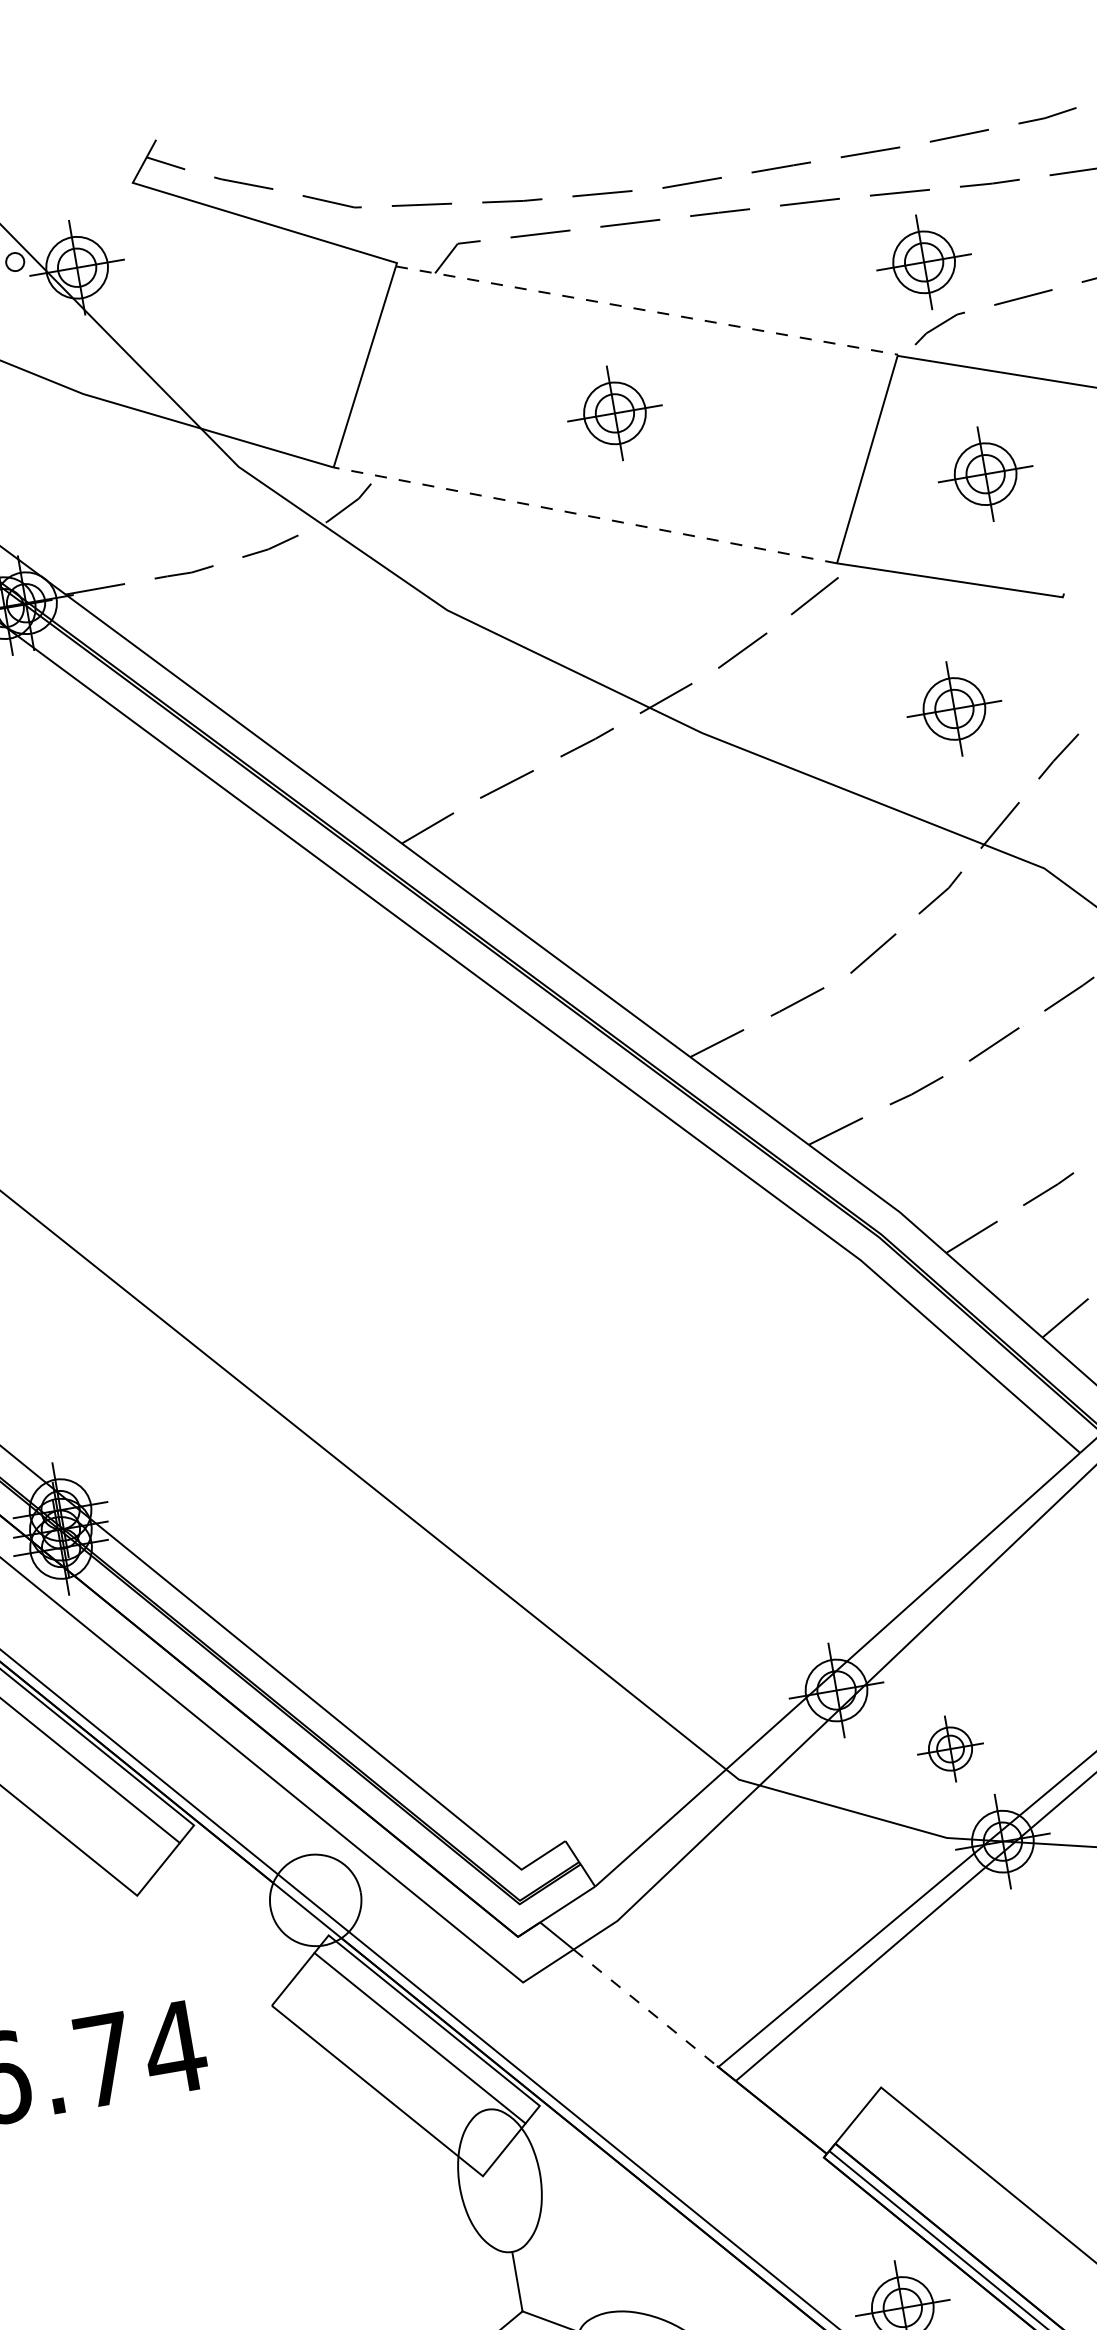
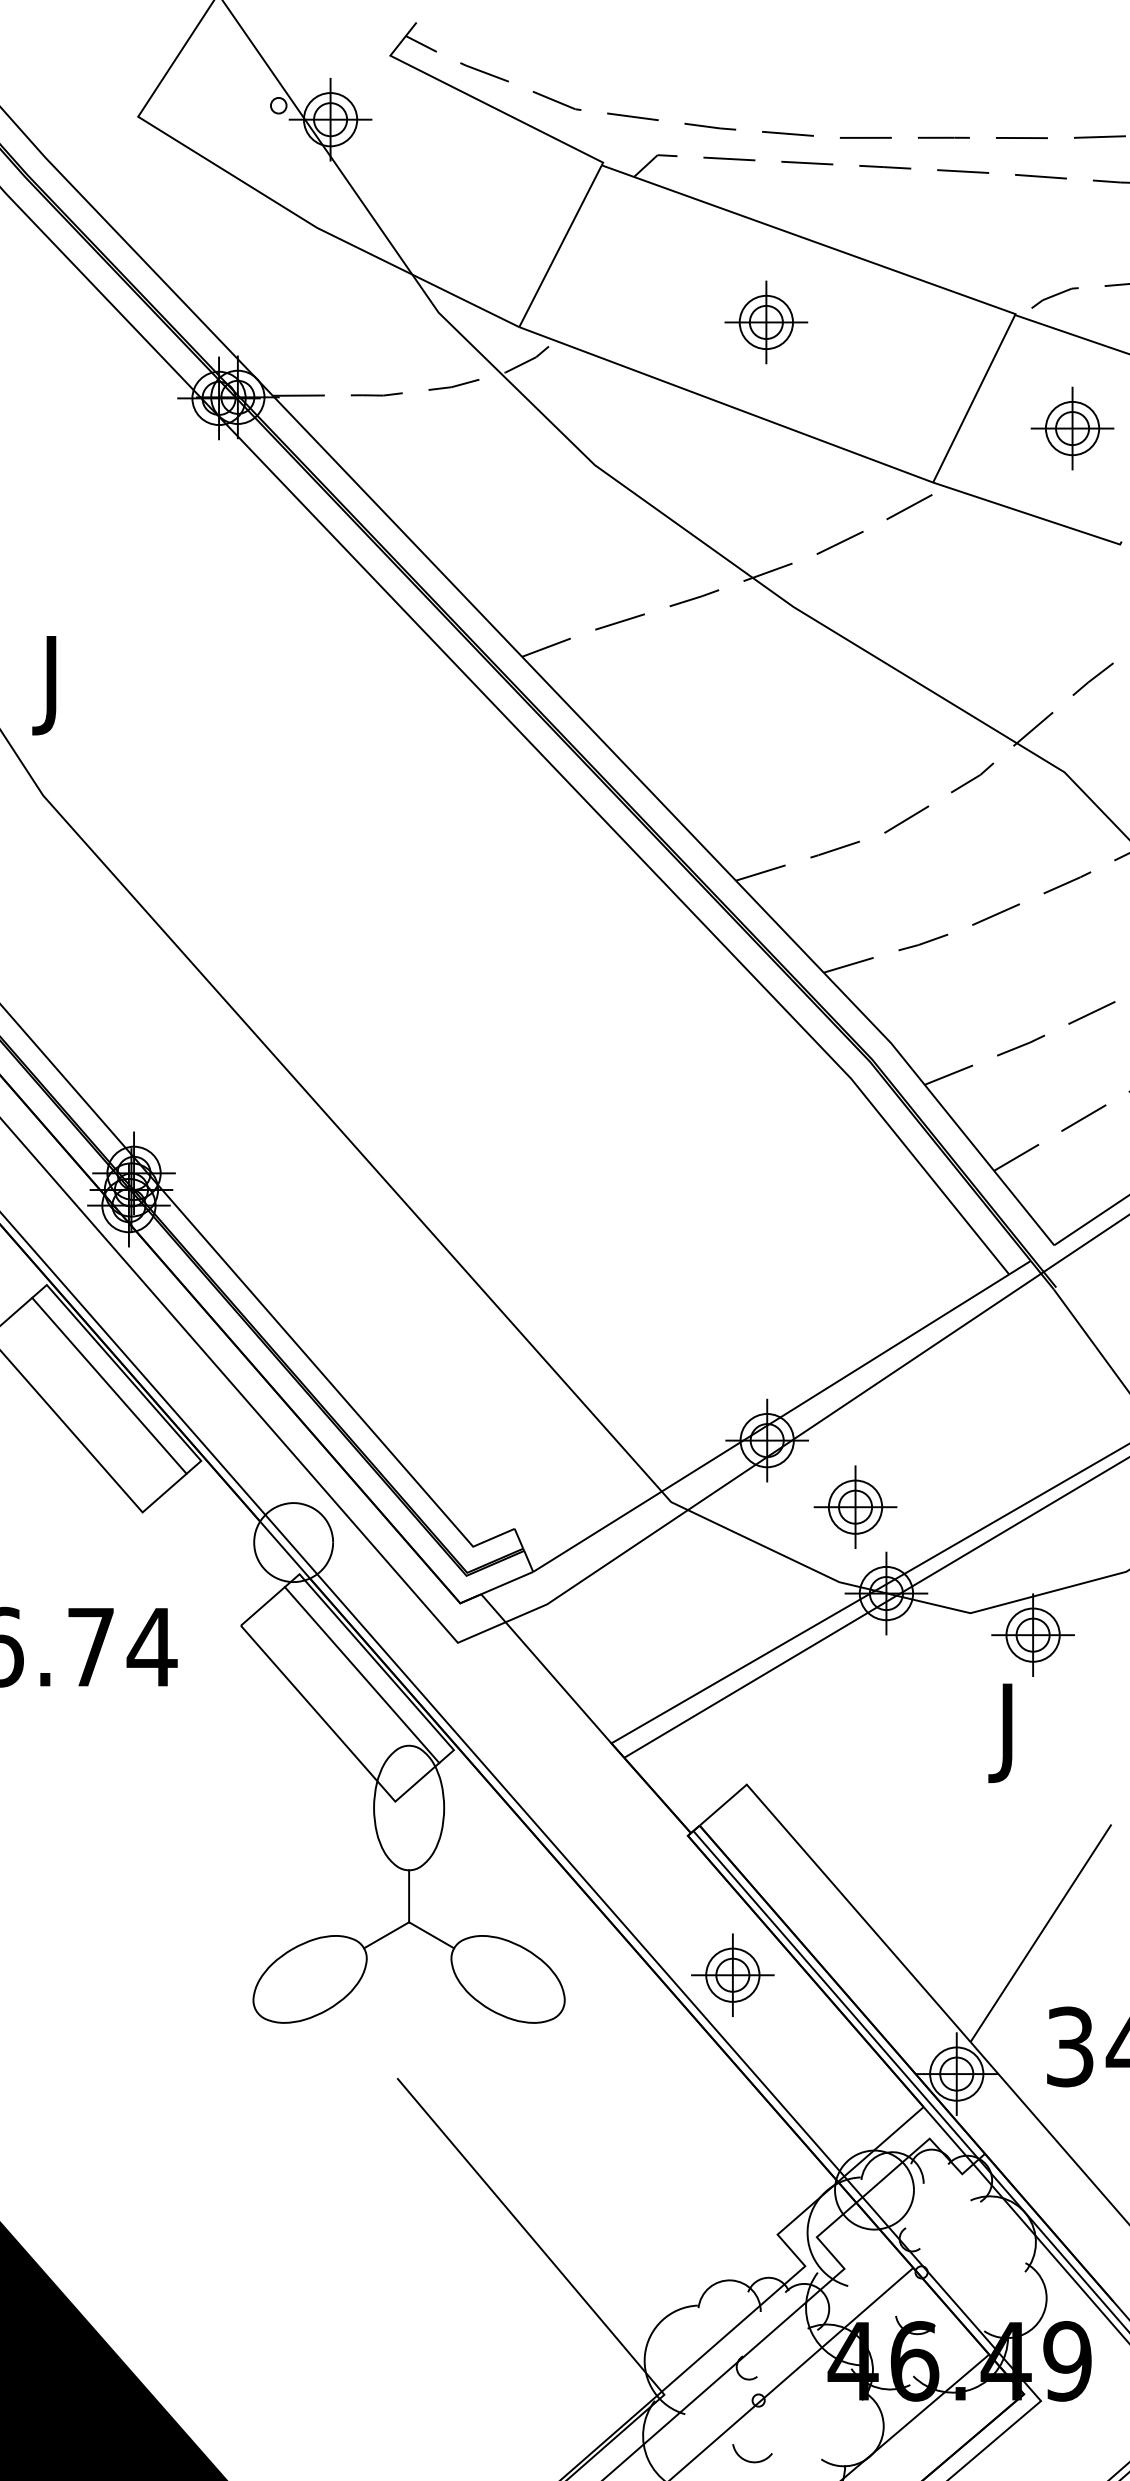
part: (924, 262) -> (1051, 239), removed
line: (649, 311) -> (810, 240), dashed -> solid
line: (584, 515) -> (725, 404), dashed -> solid
part: (954, 708) -> (1011, 623), removed
part: (950, 1748) -> (855, 1506), size x1.43
line: (645, 2007) -> (558, 1682), dashed -> solid

